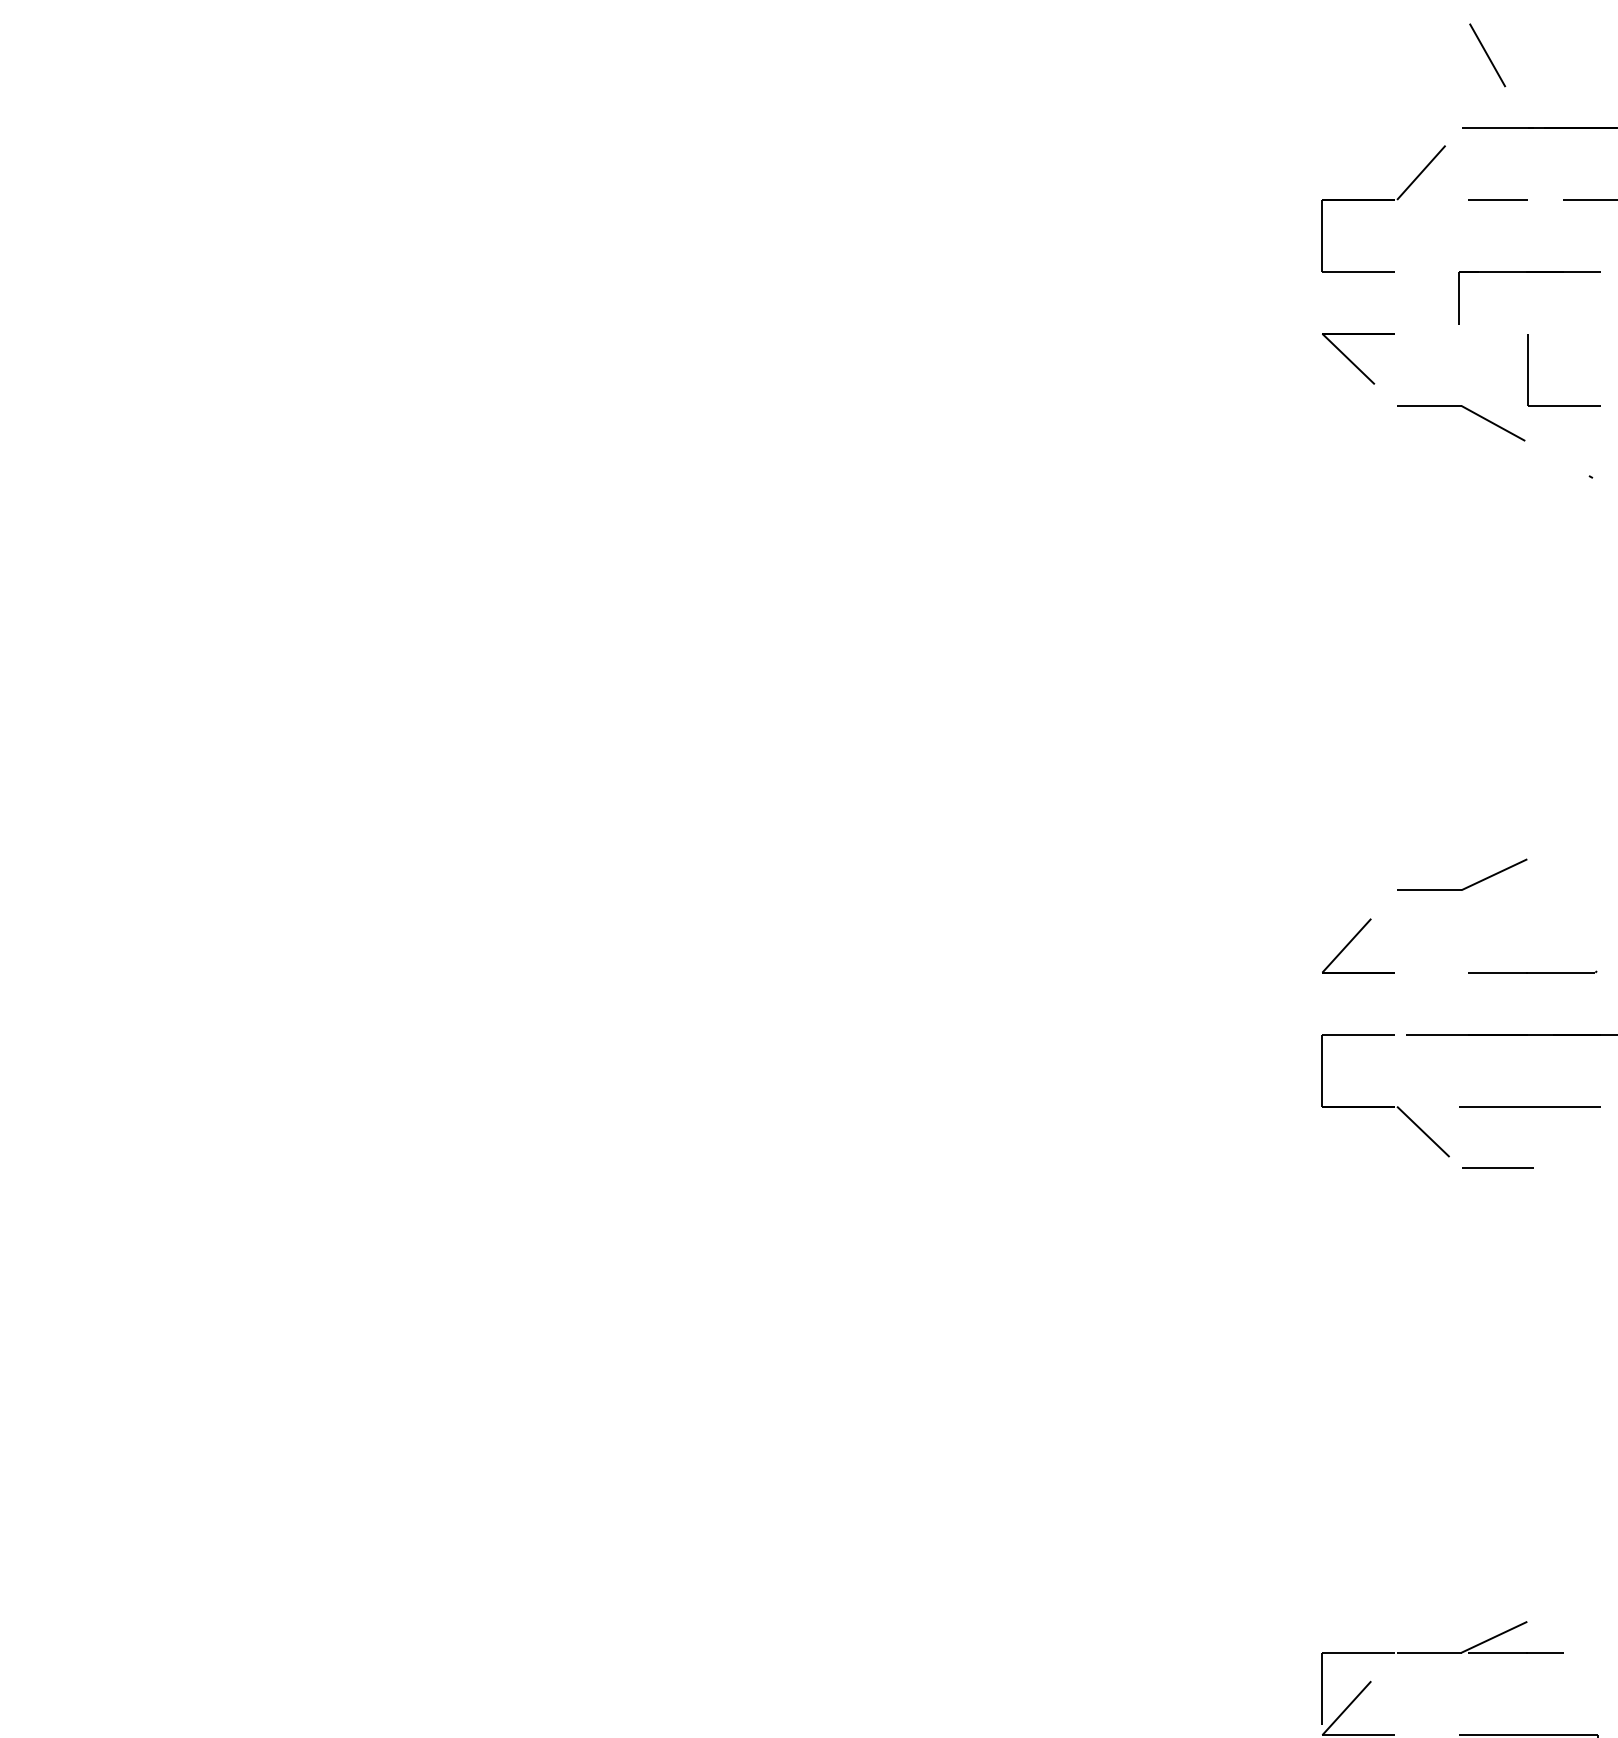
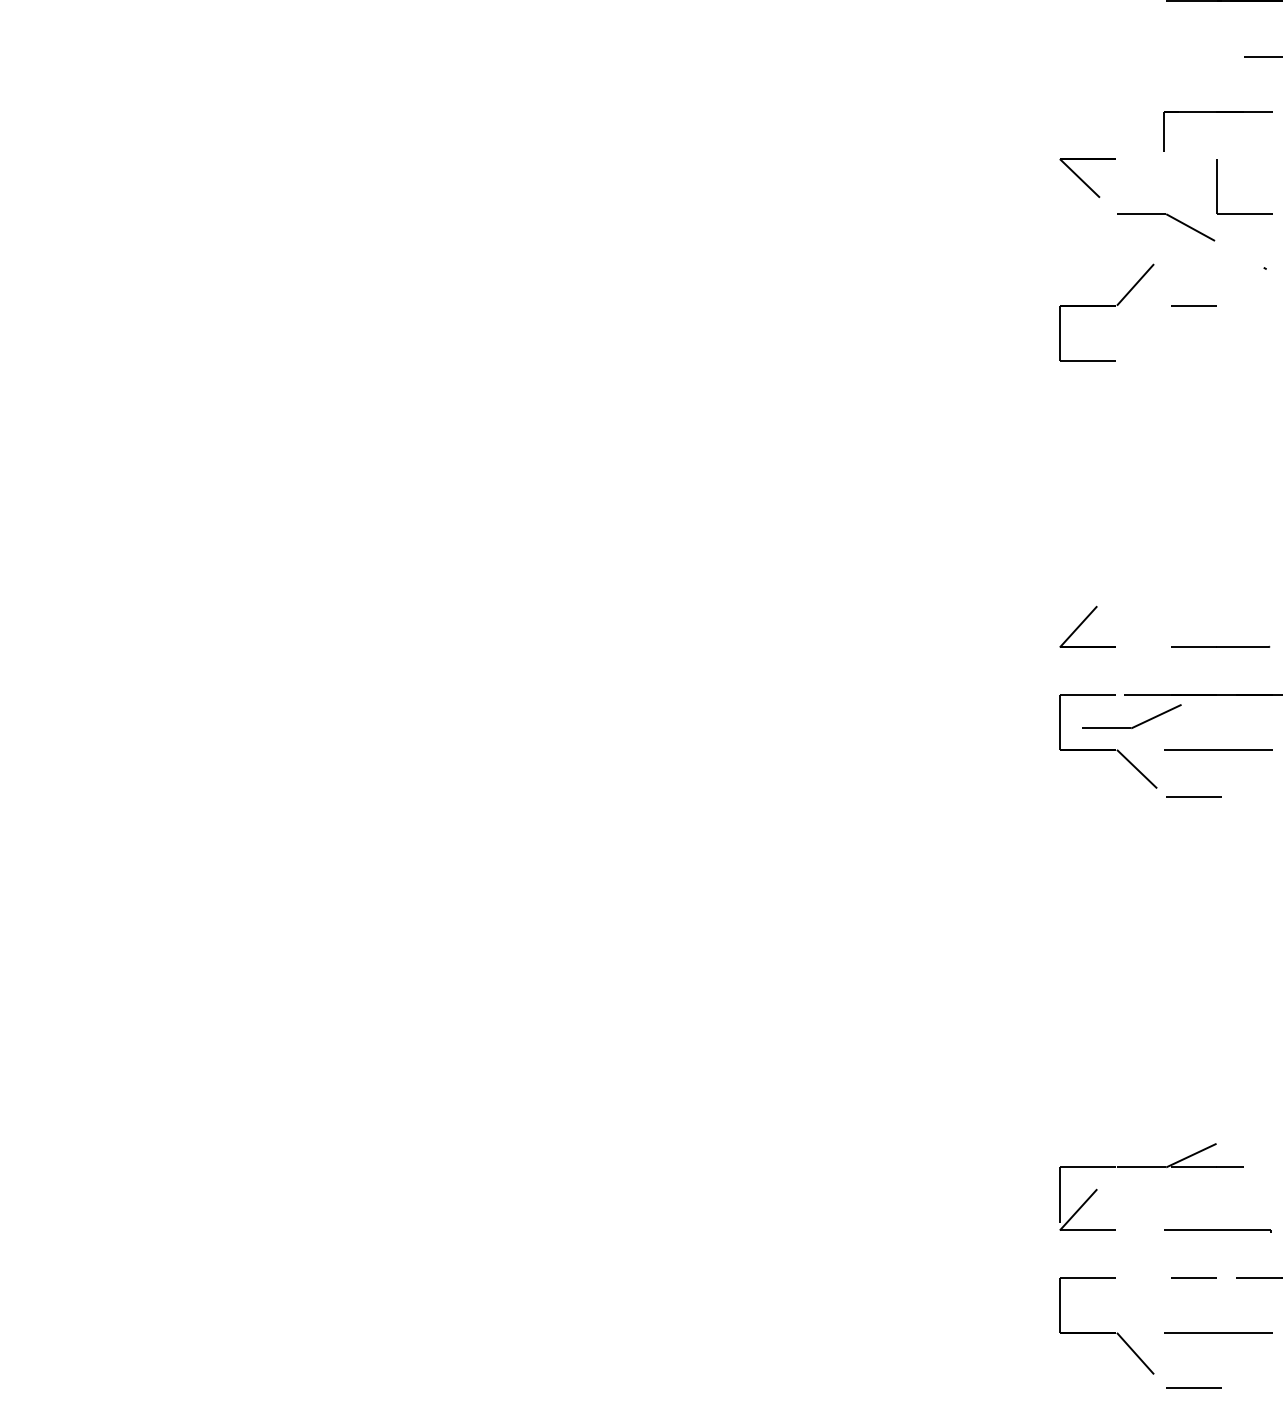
part: (1402, 195) -> (1121, 302), moved
part: (1465, 886) -> (1134, 725), moved

